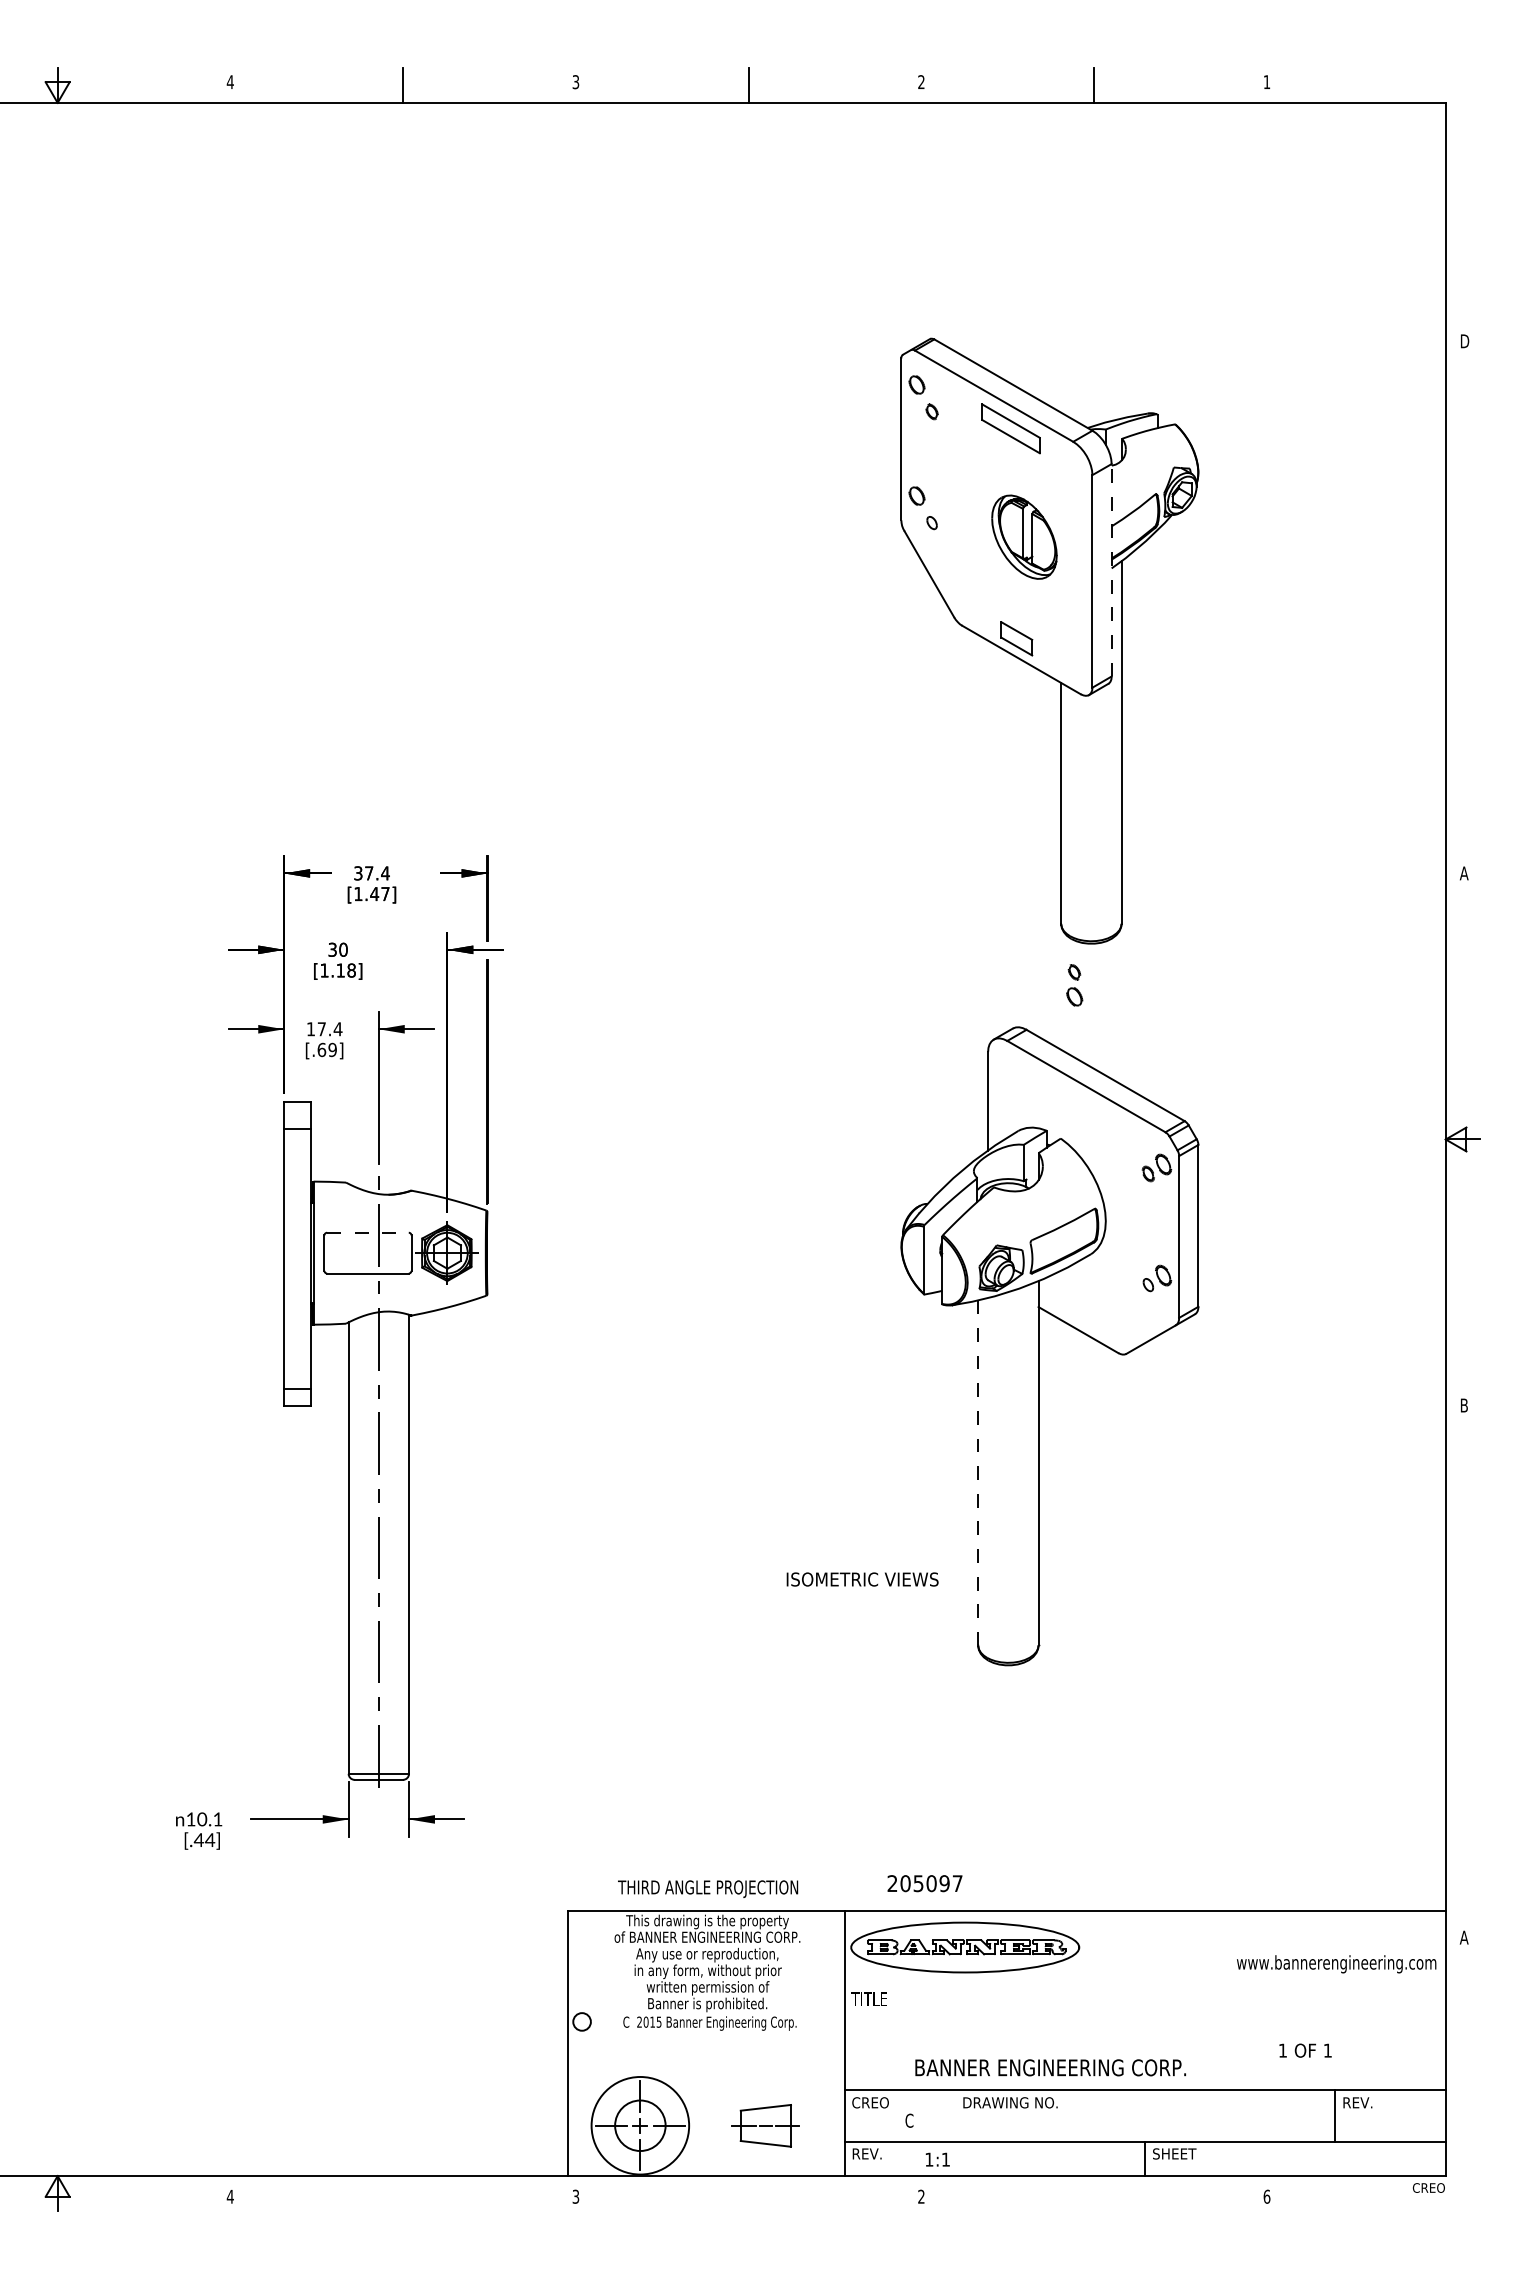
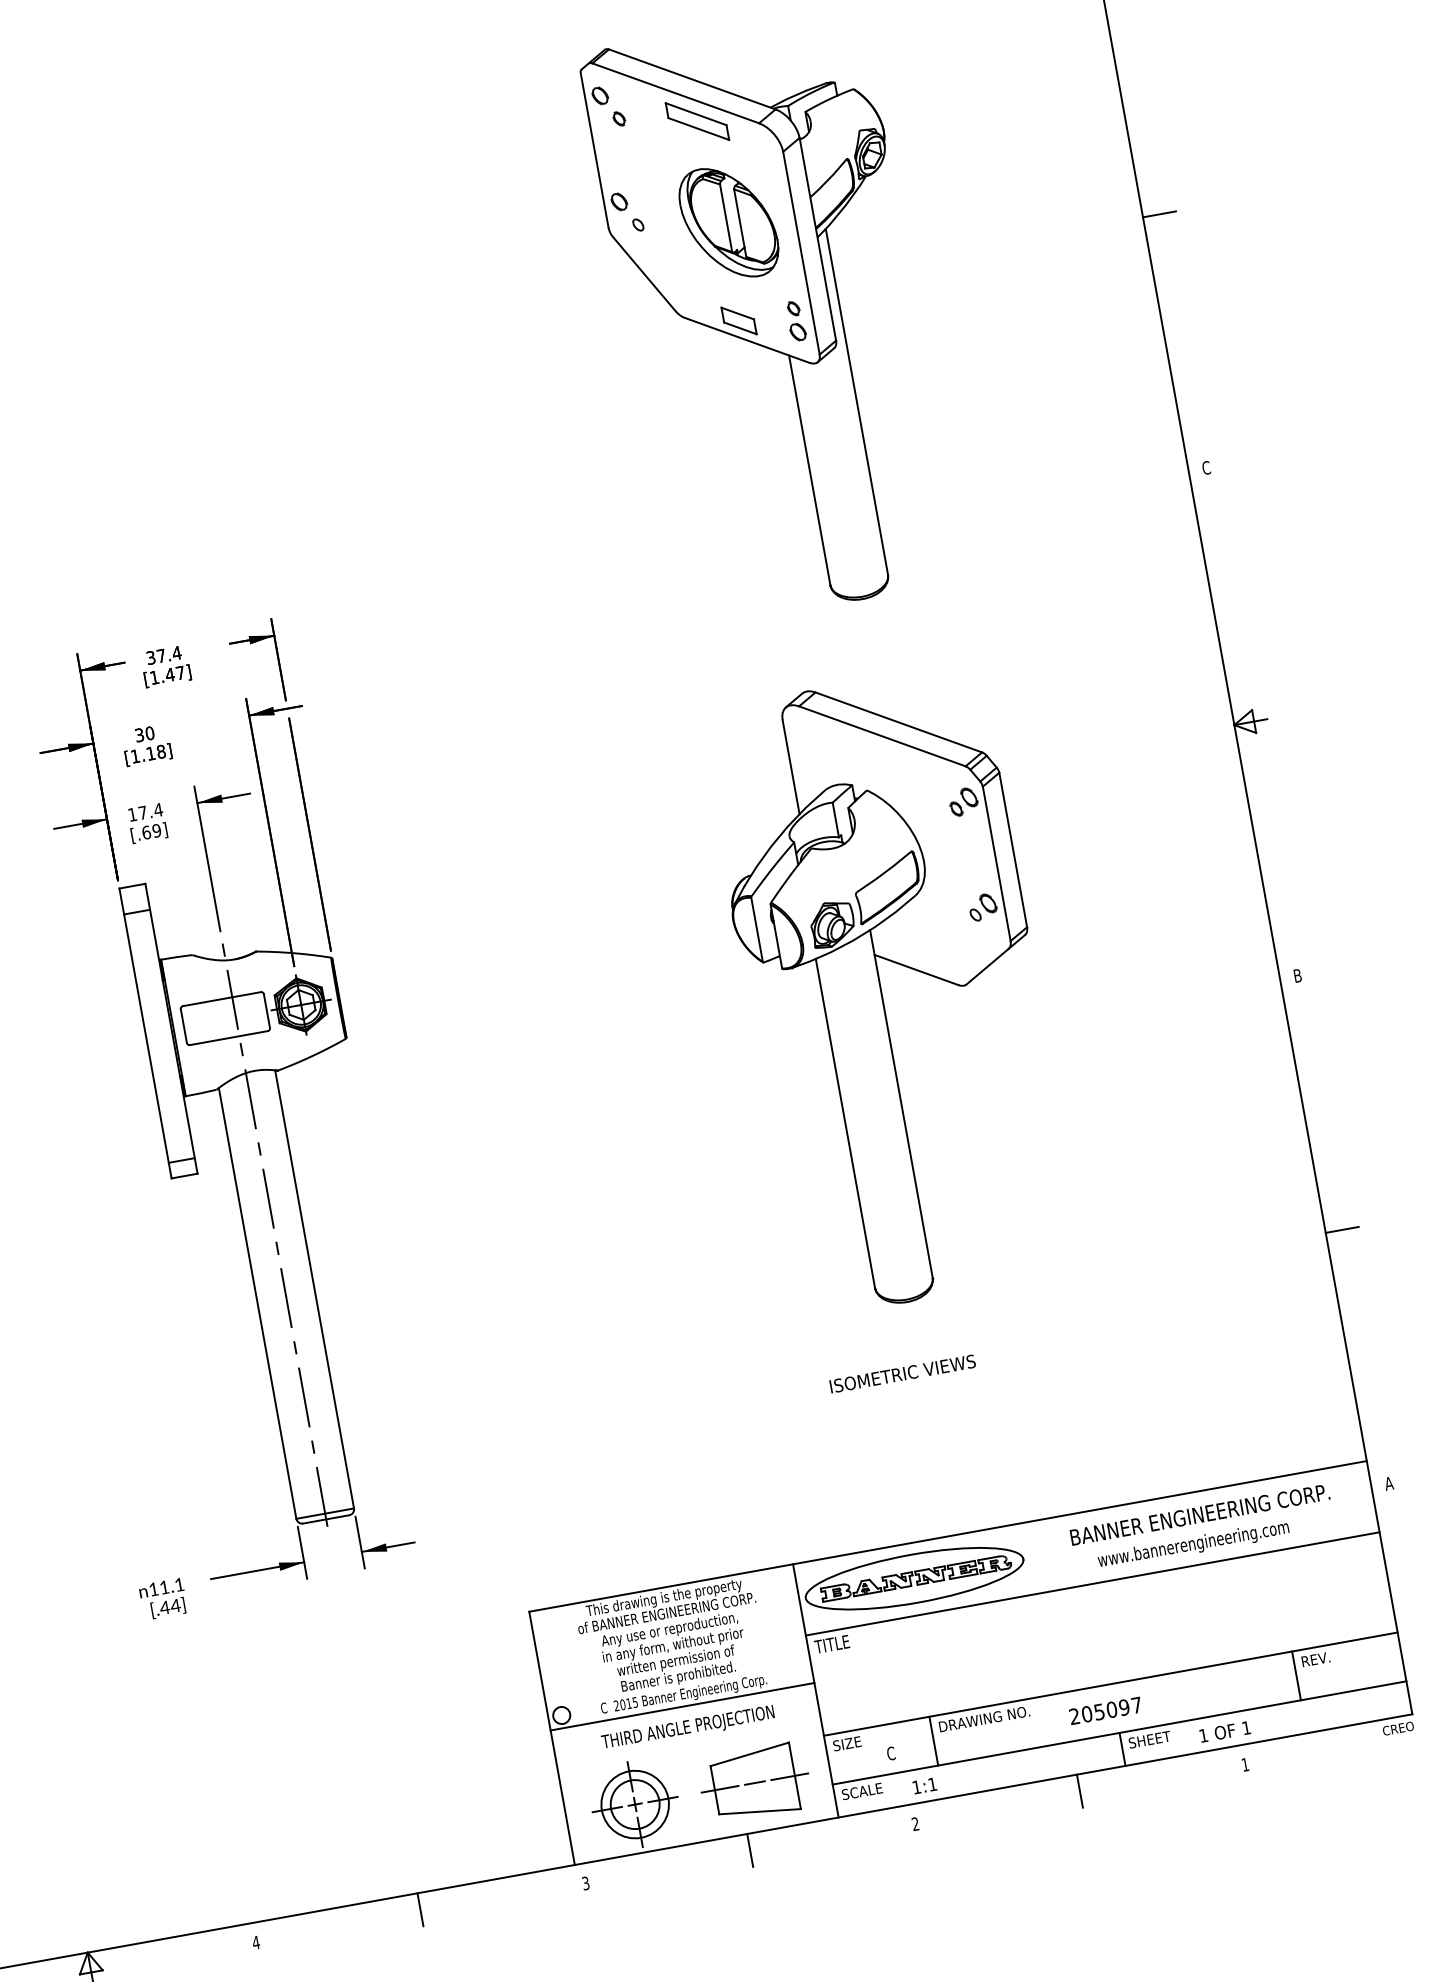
part: (1024, 536) -> (728, 222), size x1.43
line: (1111, 569) -> (817, 238), dashed -> solid
line: (1462, 607) -> (1159, 214), added
text: (1463, 873) -> (1205, 468), A -> C
part: (1074, 985) -> (795, 321), moved
line: (367, 1232) -> (221, 999), dashed -> solid
line: (978, 1472) -> (845, 1123), dashed -> solid
text: (862, 1579) -> (902, 1373), moved
line: (1462, 1671) -> (1341, 1229), added
text: (202, 1819) -> (164, 1587), 10.1 -> 11.1
text: (924, 1883) -> (1105, 1710), moved
text: (708, 1888) -> (688, 1727), moved
text: (1336, 1964) -> (1193, 1545), moved
line: (1144, 1985) -> (1092, 1584), added
line: (706, 2035) -> (682, 1707), added
text: (1305, 2050) -> (1225, 1731), moved
text: (1050, 2067) -> (1199, 1514), moved
text: (870, 2102) -> (850, 1742), CREO -> SIZE
line: (955, 2115) -> (934, 1740), added
circle: (640, 2125) -> (635, 1804), size x0.71
part: (765, 2125) -> (754, 1782), size x1.67
text: (873, 2153) -> (862, 1791), REV. -> SCALE
line: (403, 2193) -> (420, 1909), added
line: (748, 2193) -> (750, 1850), added
line: (1094, 2193) -> (1080, 1791), added
text: (1266, 2196) -> (1244, 1764), 6 -> 1

